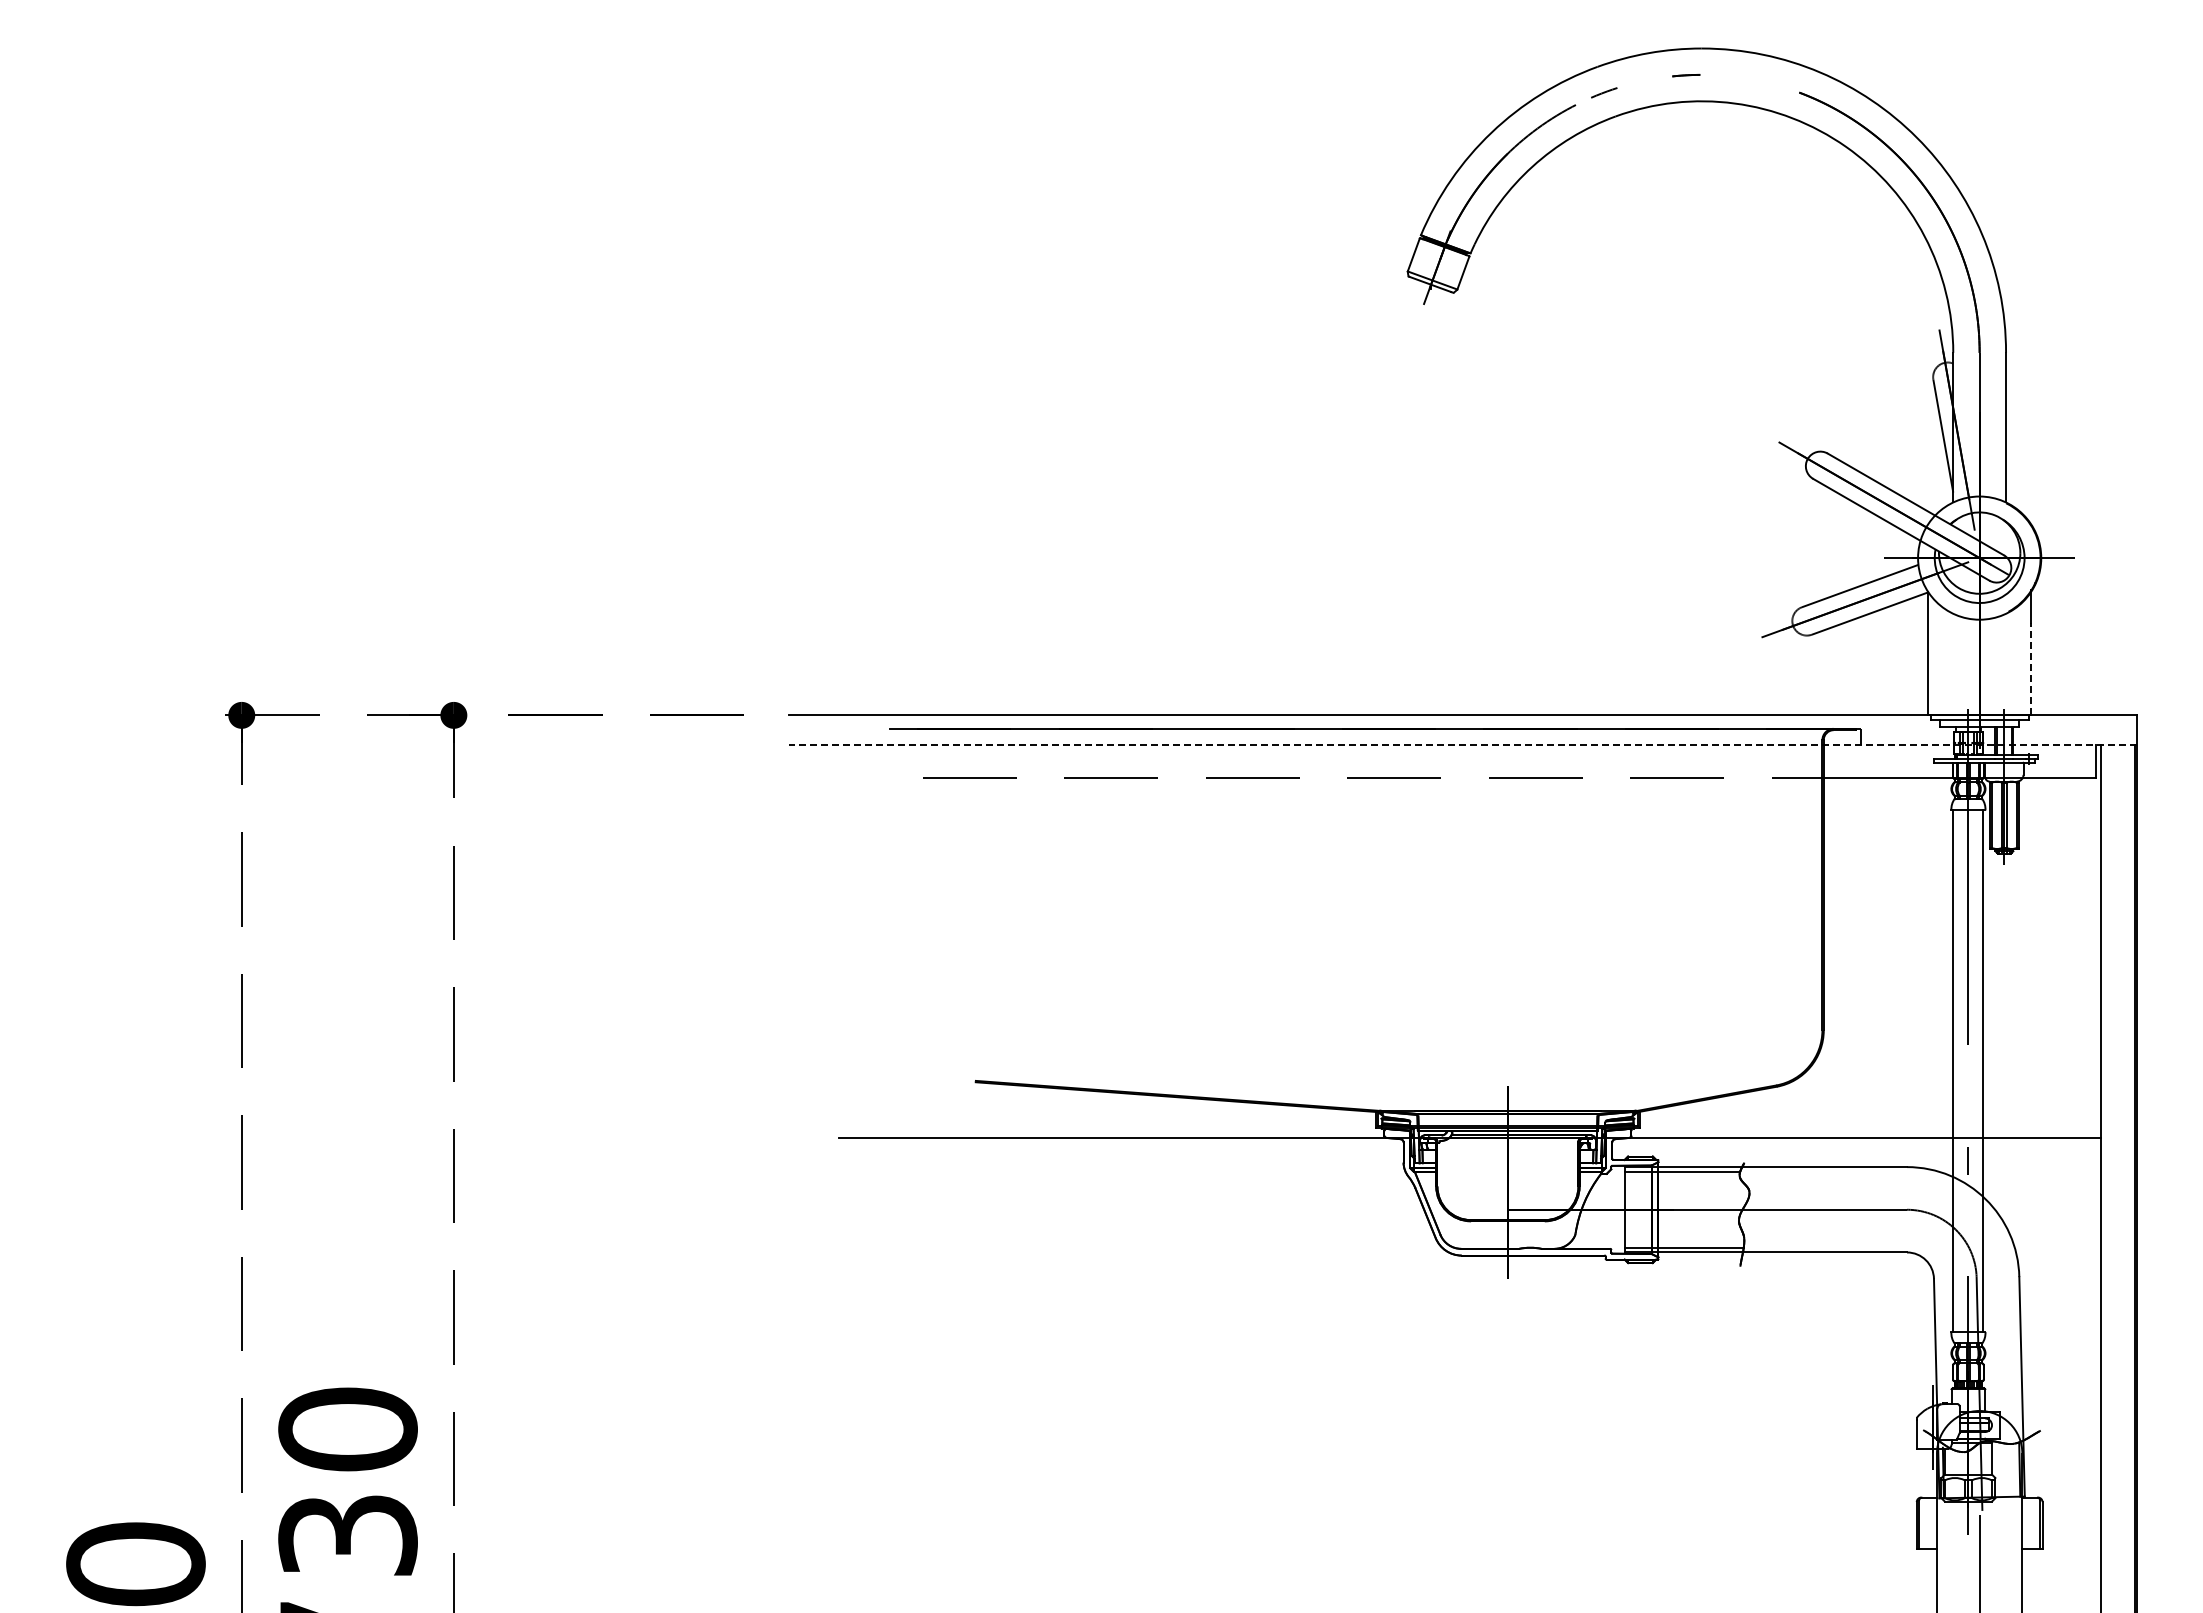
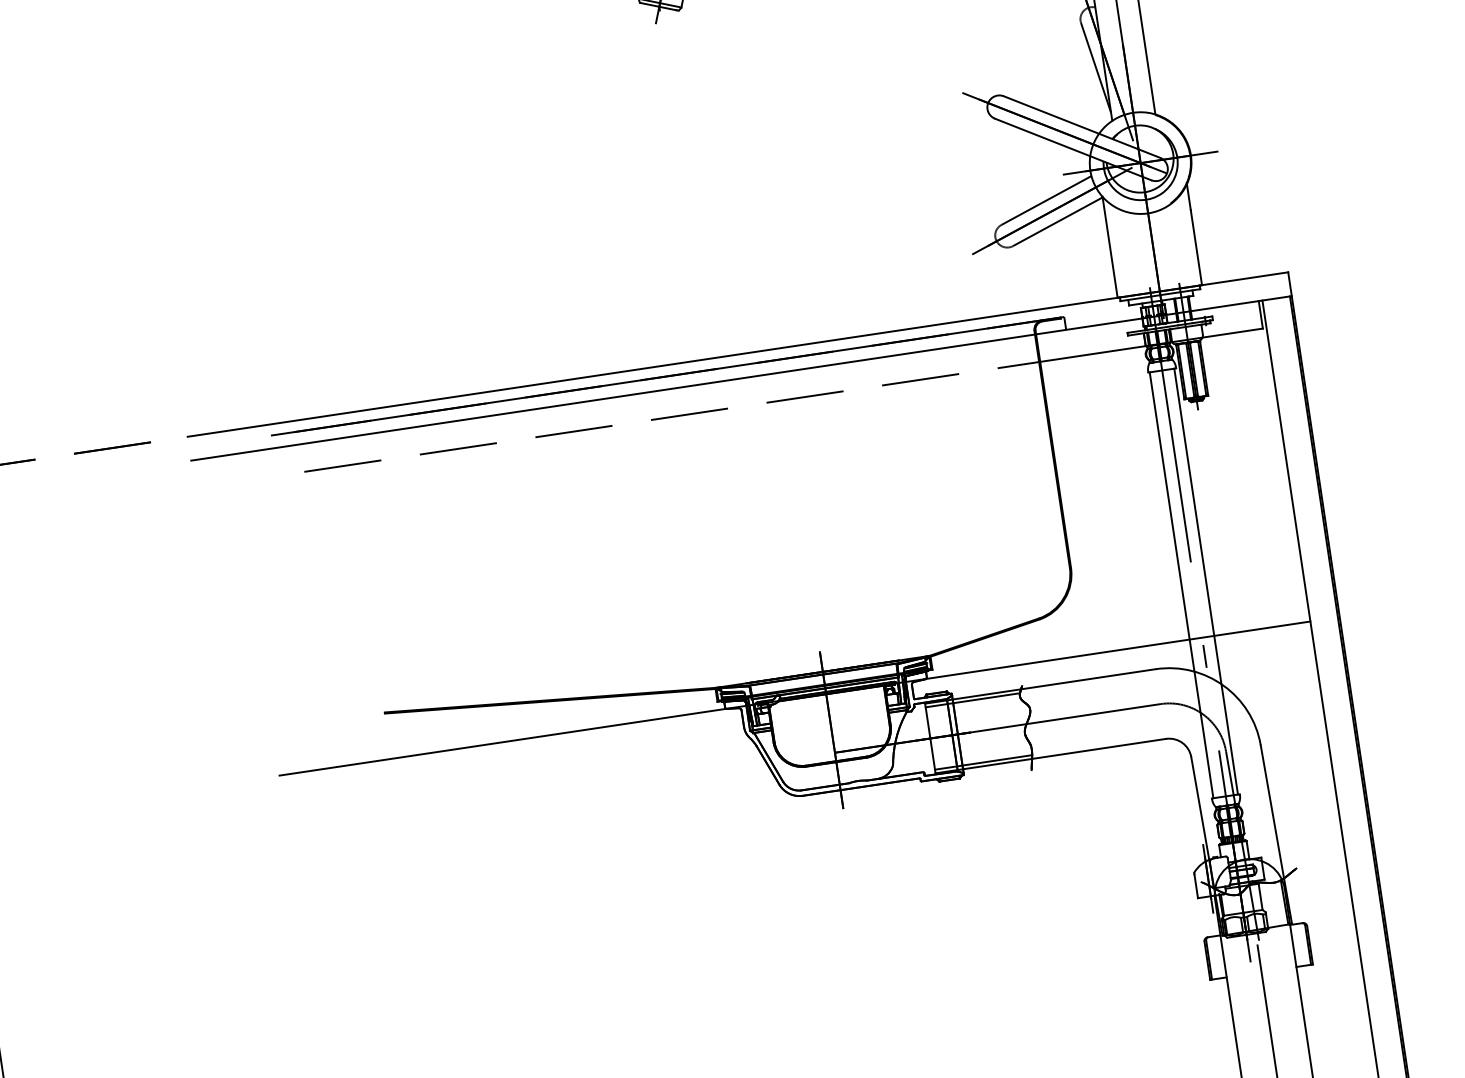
line: (2031, 668) -> (1196, 246), dashed -> solid
line: (1463, 744) -> (741, 378), dashed -> solid

